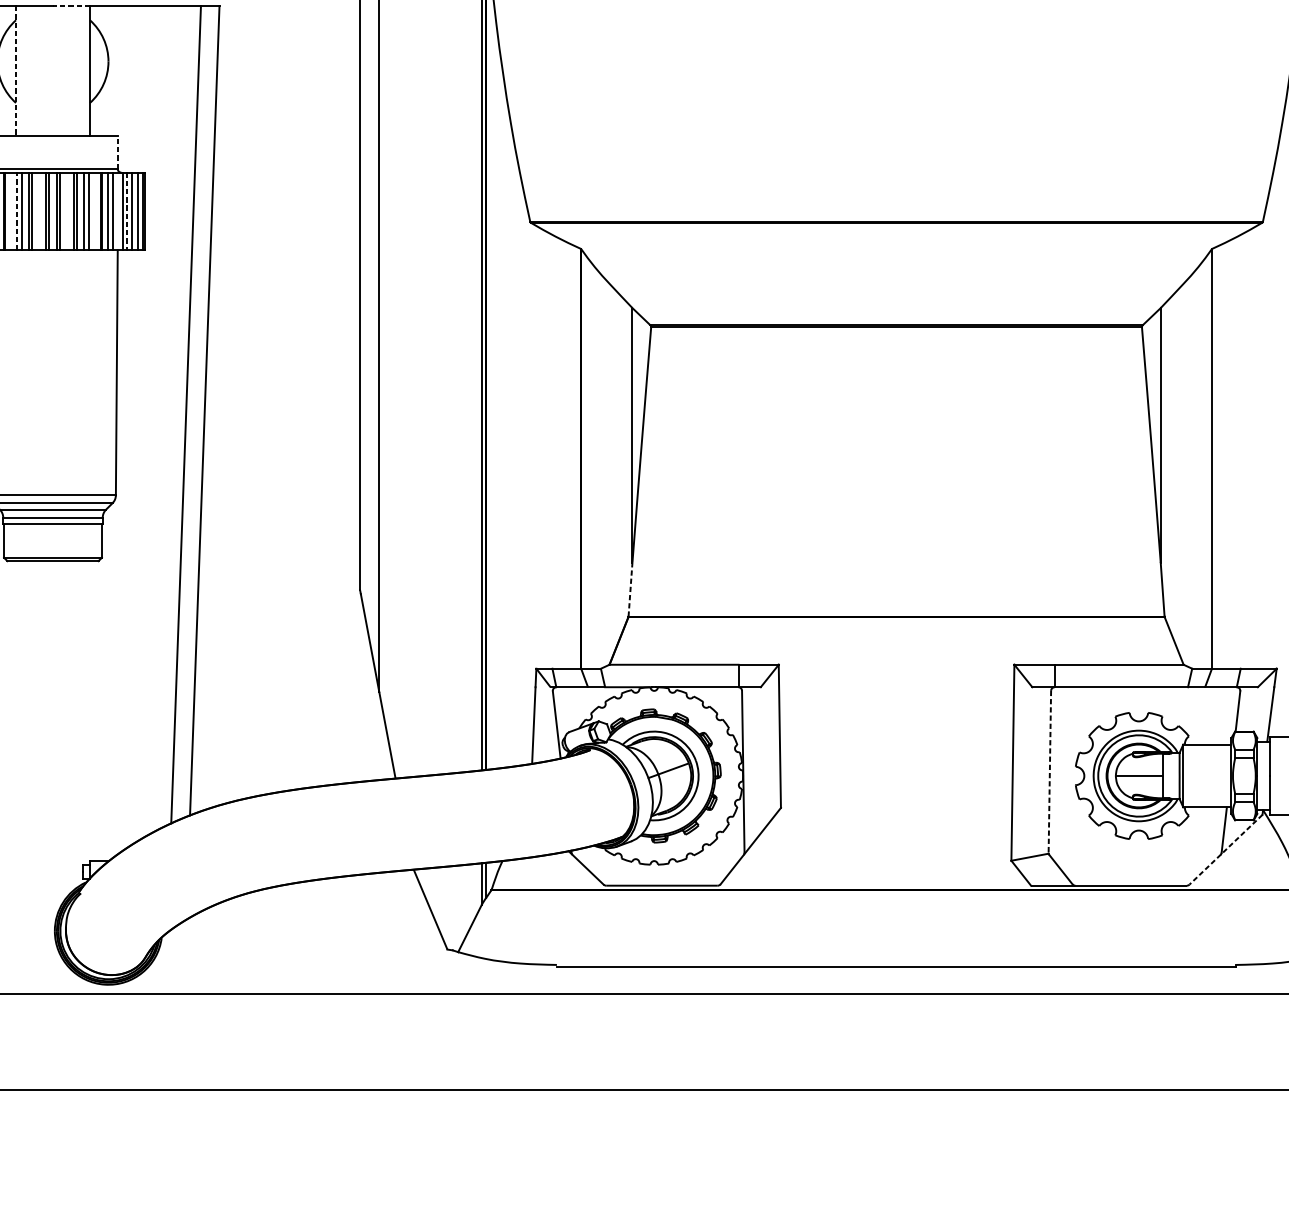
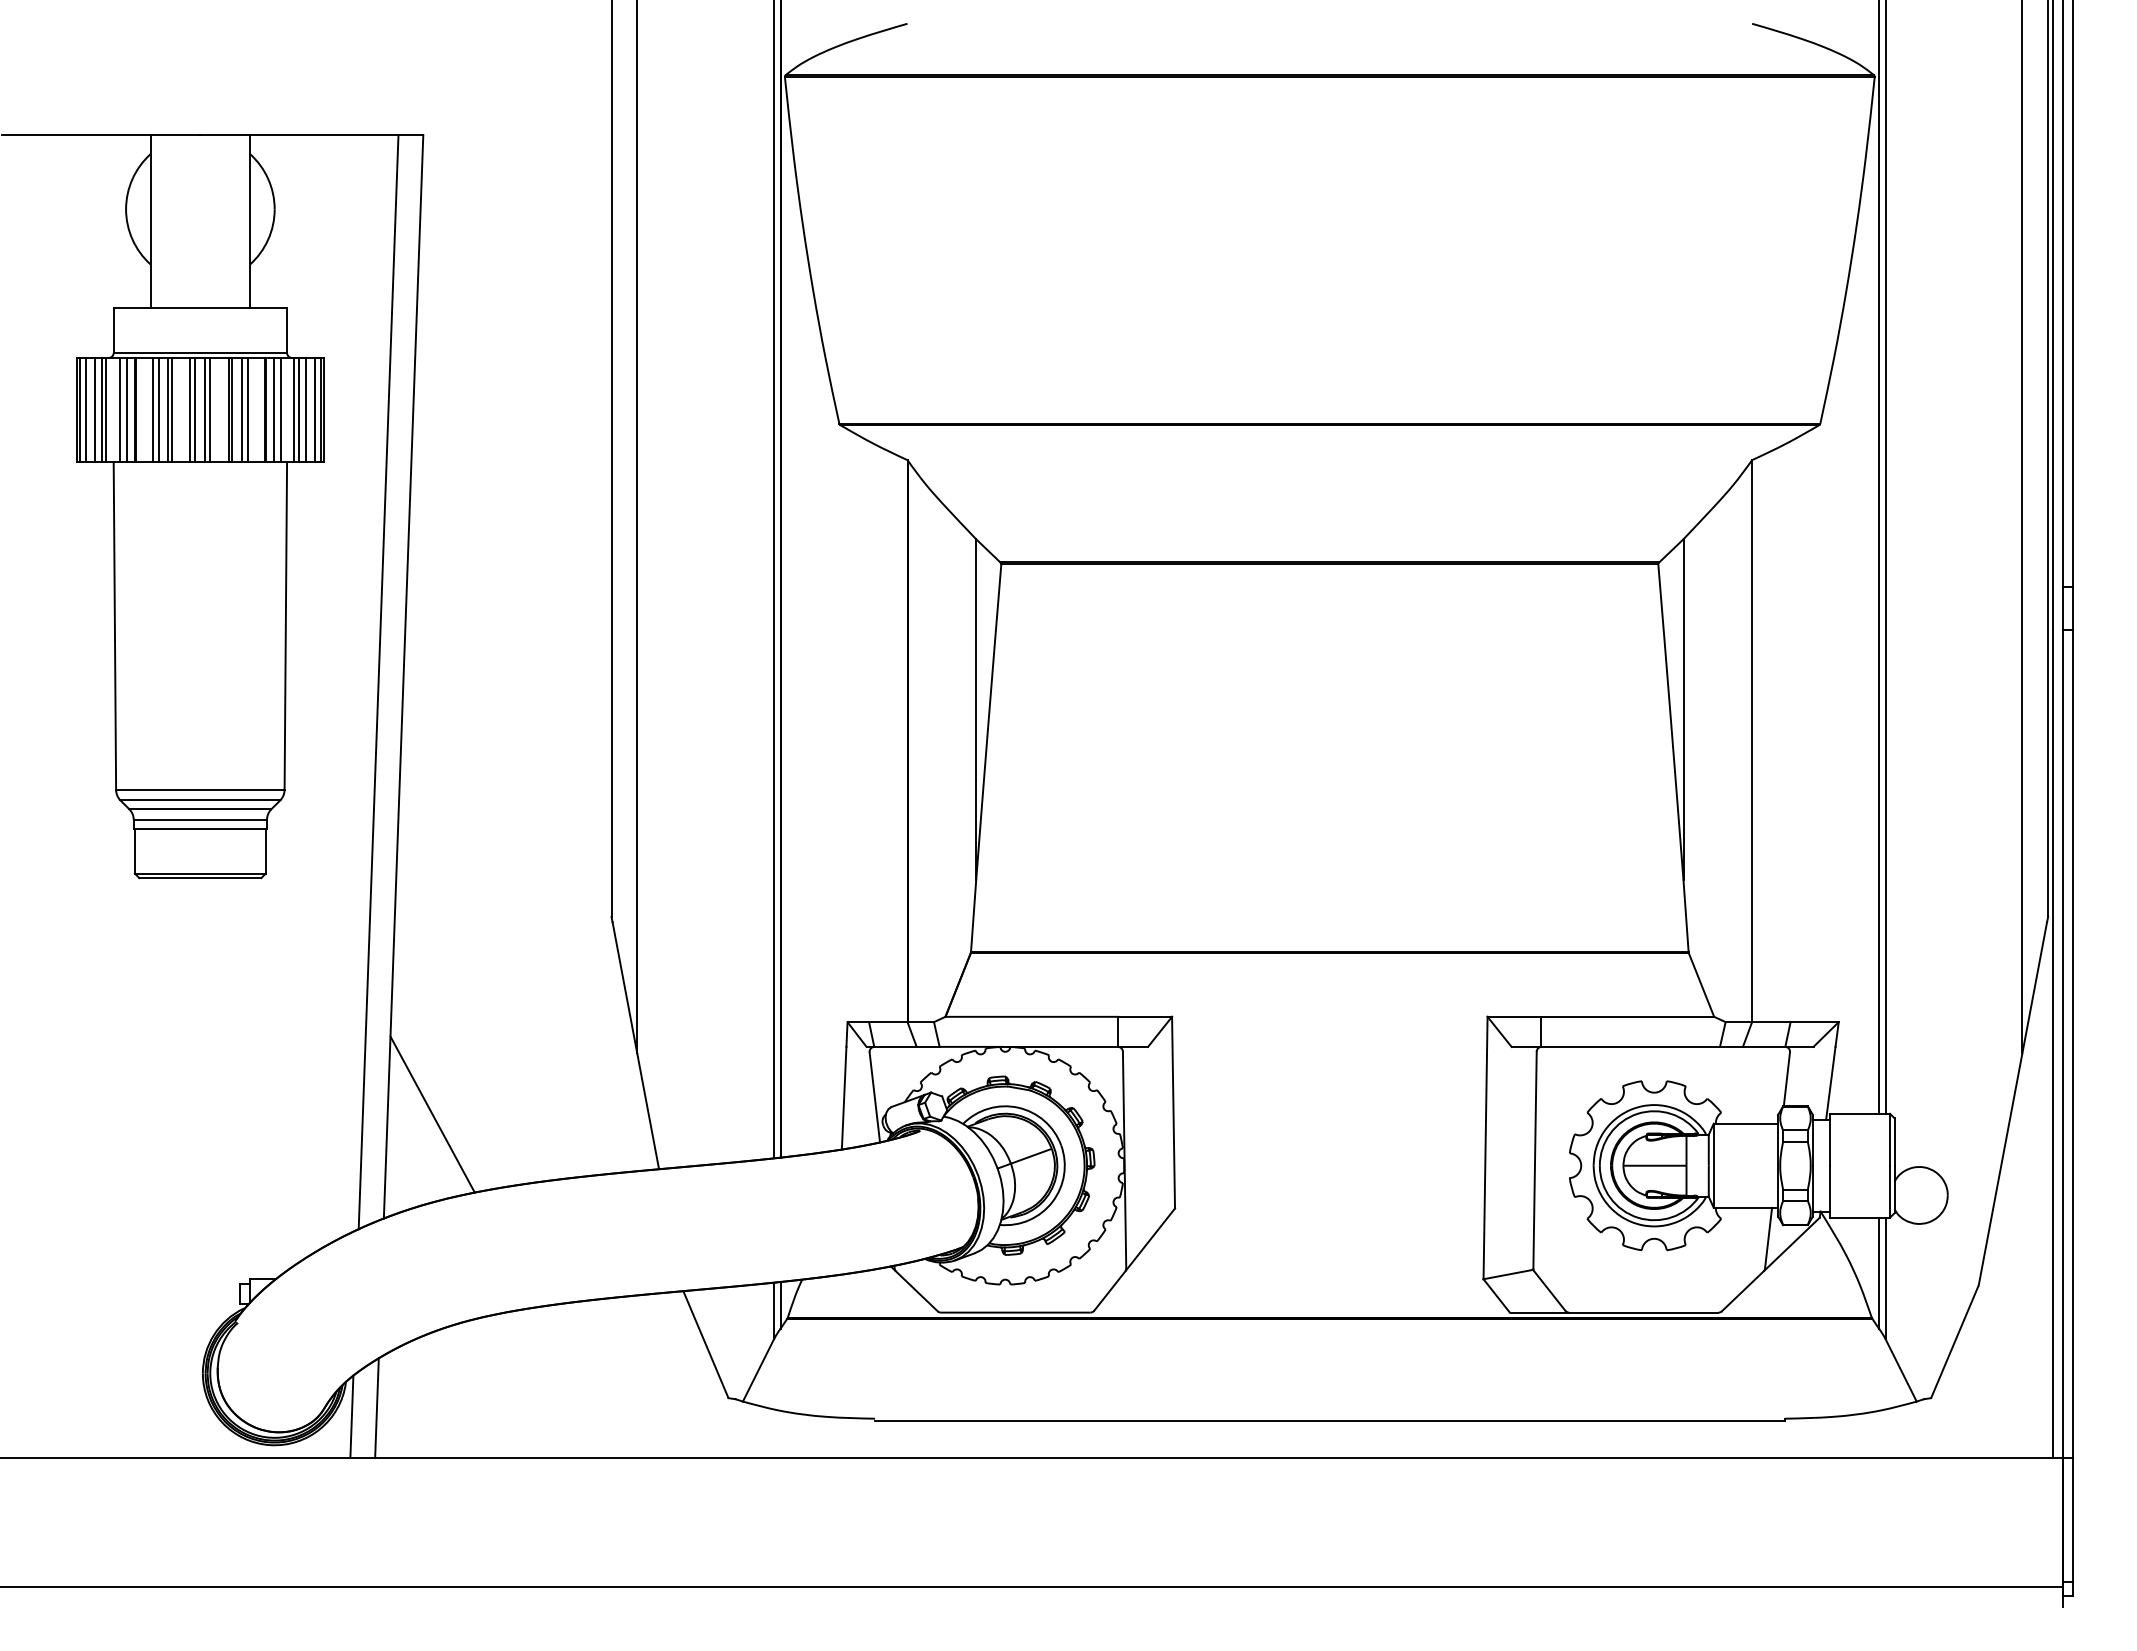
line: (71, 6) -> (225, 135), dashed -> solid
line: (15, 70) -> (150, 221), dashed -> solid
line: (118, 152) -> (287, 330), dashed -> solid
line: (17, 211) -> (152, 409), dashed -> solid
line: (127, 211) -> (299, 410), dashed -> solid
line: (630, 589) -> (973, 915), dashed -> solid
line: (226, 737) -> (432, 1114), added
line: (1050, 772) -> (1535, 1160), dashed -> solid
line: (1225, 849) -> (1770, 1264), dashed -> solid
line: (184, 957) -> (376, 1408), added
line: (165, 963) -> (351, 1416), added

